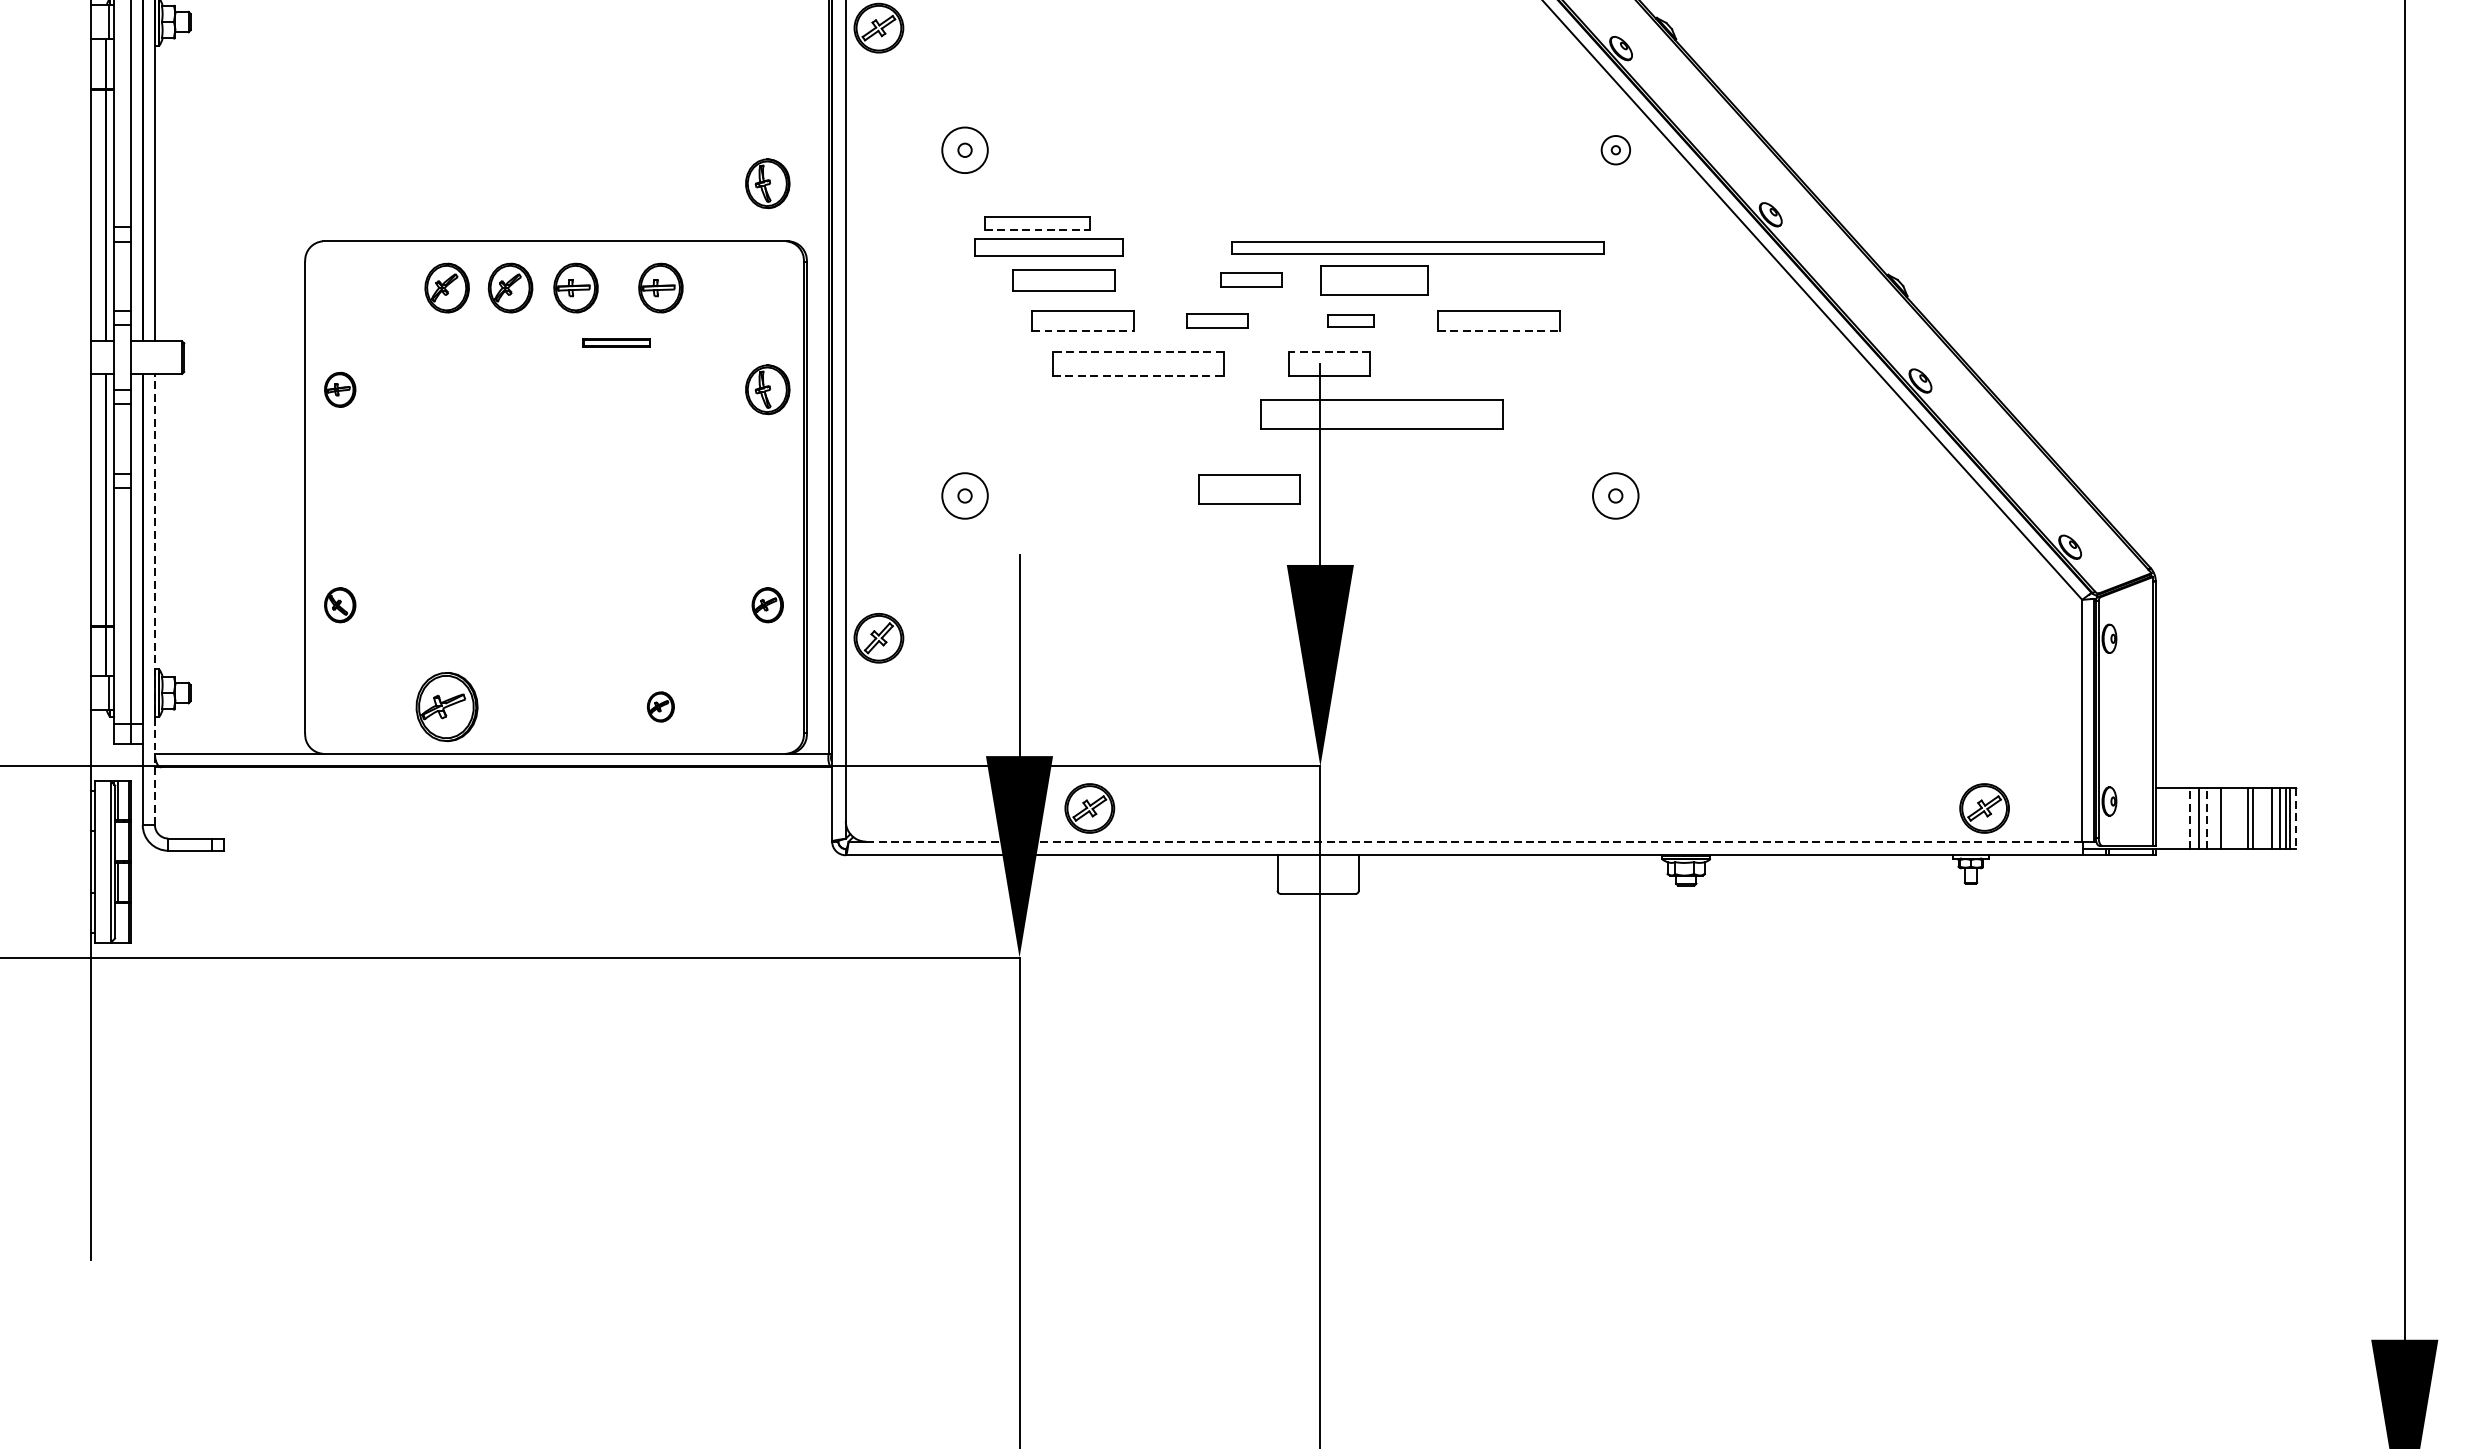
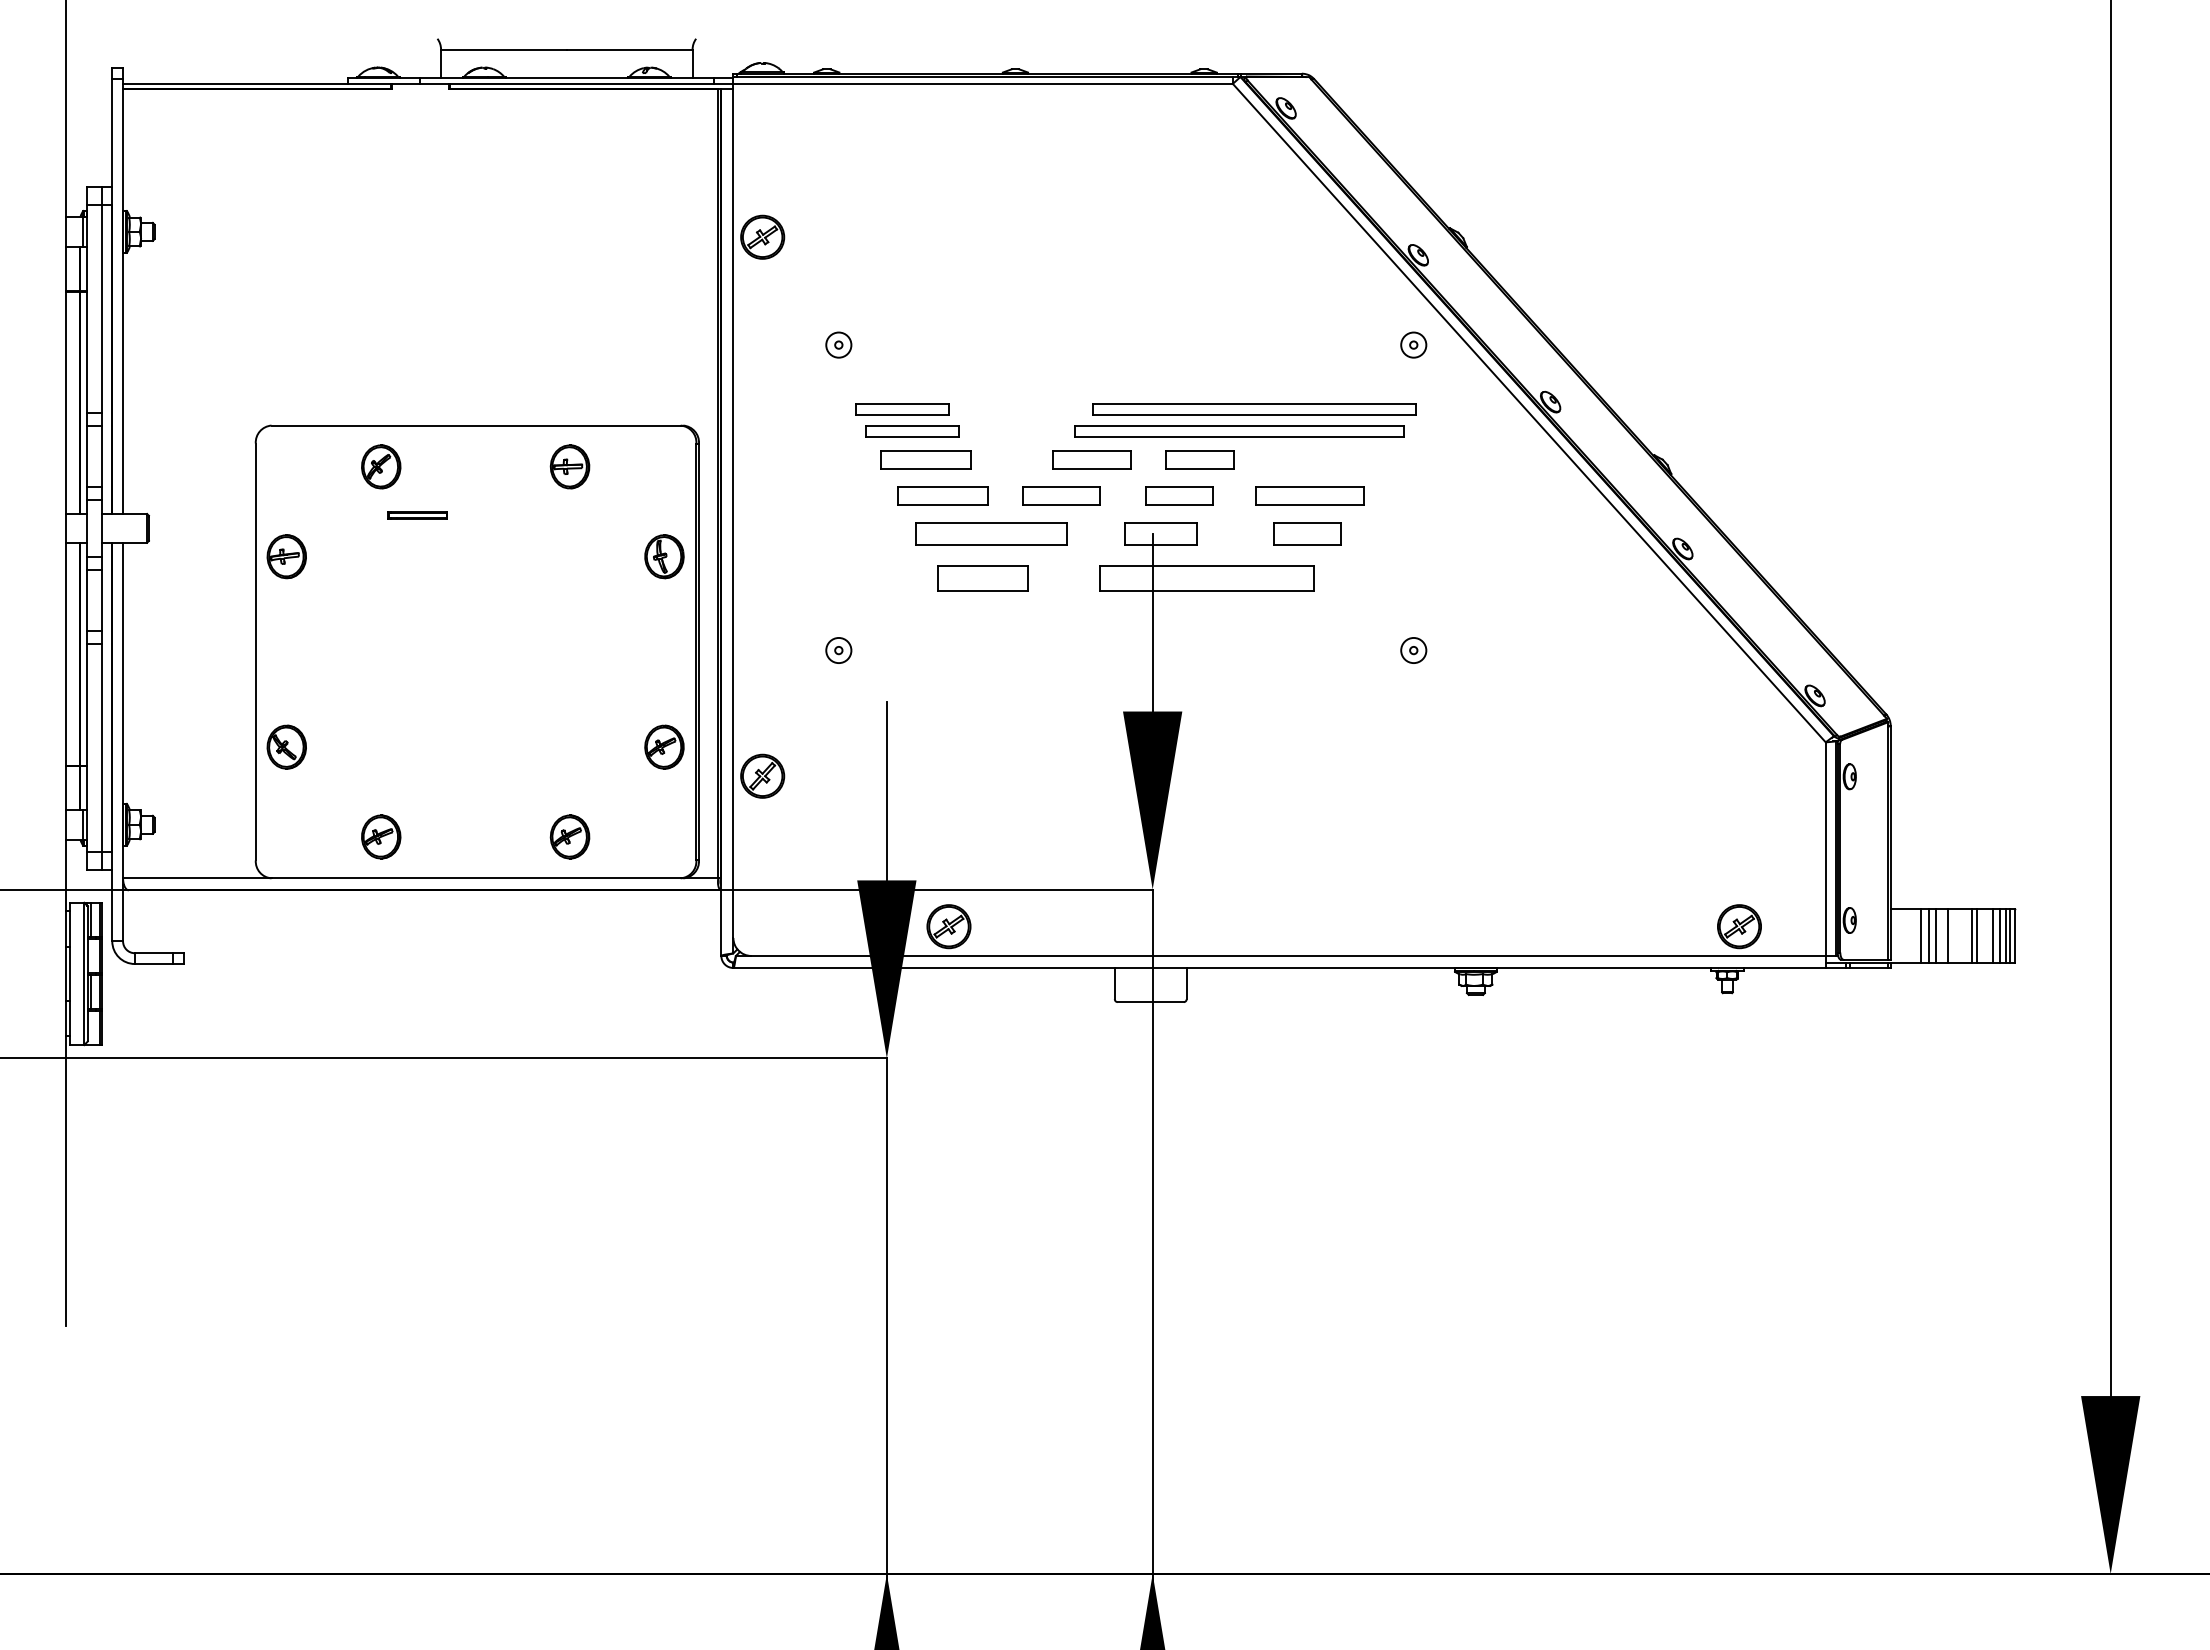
part: (964, 149) -> (838, 344), size x0.62
part: (767, 183) -> (664, 374), removed
part: (1435, 223) -> (1254, 409), added
line: (1037, 229) -> (902, 415), dashed -> solid
part: (1048, 248) -> (912, 431), size x0.71
part: (1251, 279) -> (1091, 459), size x1.43
part: (1373, 279) -> (1199, 459), size x0.71
part: (510, 287) -> (437, 466), removed
part: (575, 287) -> (494, 466), removed
part: (1217, 320) -> (1061, 495), size x1.43
part: (1350, 320) -> (1179, 495), size x1.67
line: (1082, 331) -> (942, 505), dashed -> solid
line: (1499, 331) -> (1310, 505), dashed -> solid
part: (616, 343) -> (417, 515), moved
line: (1137, 351) -> (991, 522), dashed -> solid
line: (1329, 351) -> (1160, 522), dashed -> solid
part: (1495, 363) -> (1307, 533), added
line: (1139, 375) -> (992, 544), dashed -> solid
part: (339, 389) -> (286, 556), size x1.43
part: (1248, 489) -> (982, 578), moved
part: (964, 495) -> (838, 650), size x0.62
part: (1615, 495) -> (1413, 650), size x0.62
line: (155, 598) -> (123, 741), dashed -> solid
part: (339, 604) -> (286, 746), size x1.43
part: (767, 604) -> (664, 746), size x1.43
part: (447, 706) -> (381, 836), size x0.71
part: (660, 706) -> (569, 836), size x1.67
line: (2189, 818) -> (1920, 935), dashed -> solid
line: (2206, 818) -> (1935, 935), dashed -> solid
line: (2295, 818) -> (2014, 935), dashed -> solid
line: (1475, 841) -> (1289, 955), dashed -> solid

